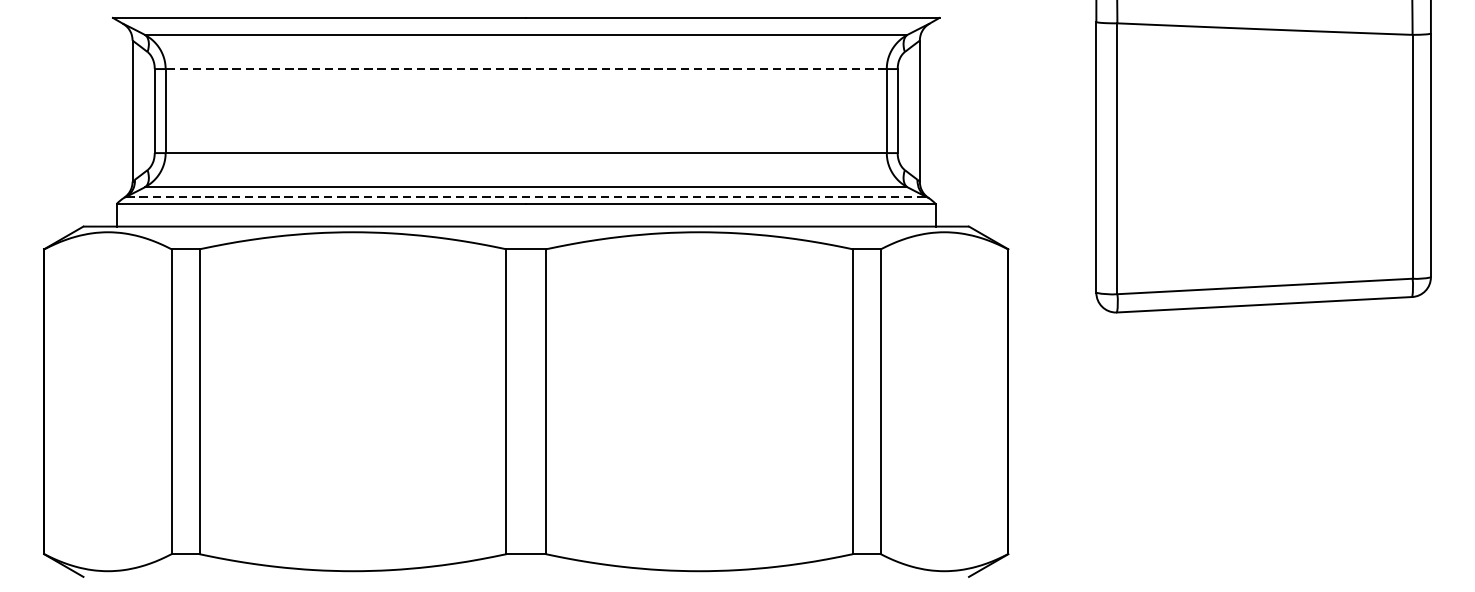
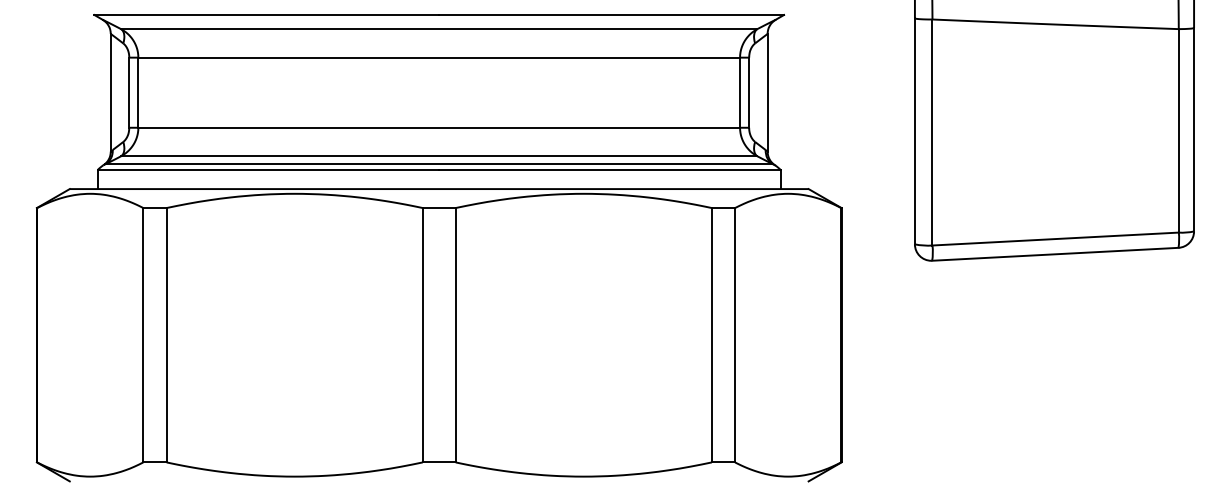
line: (526, 68) -> (439, 57), dashed -> solid
line: (526, 197) -> (439, 164), dashed -> solid

